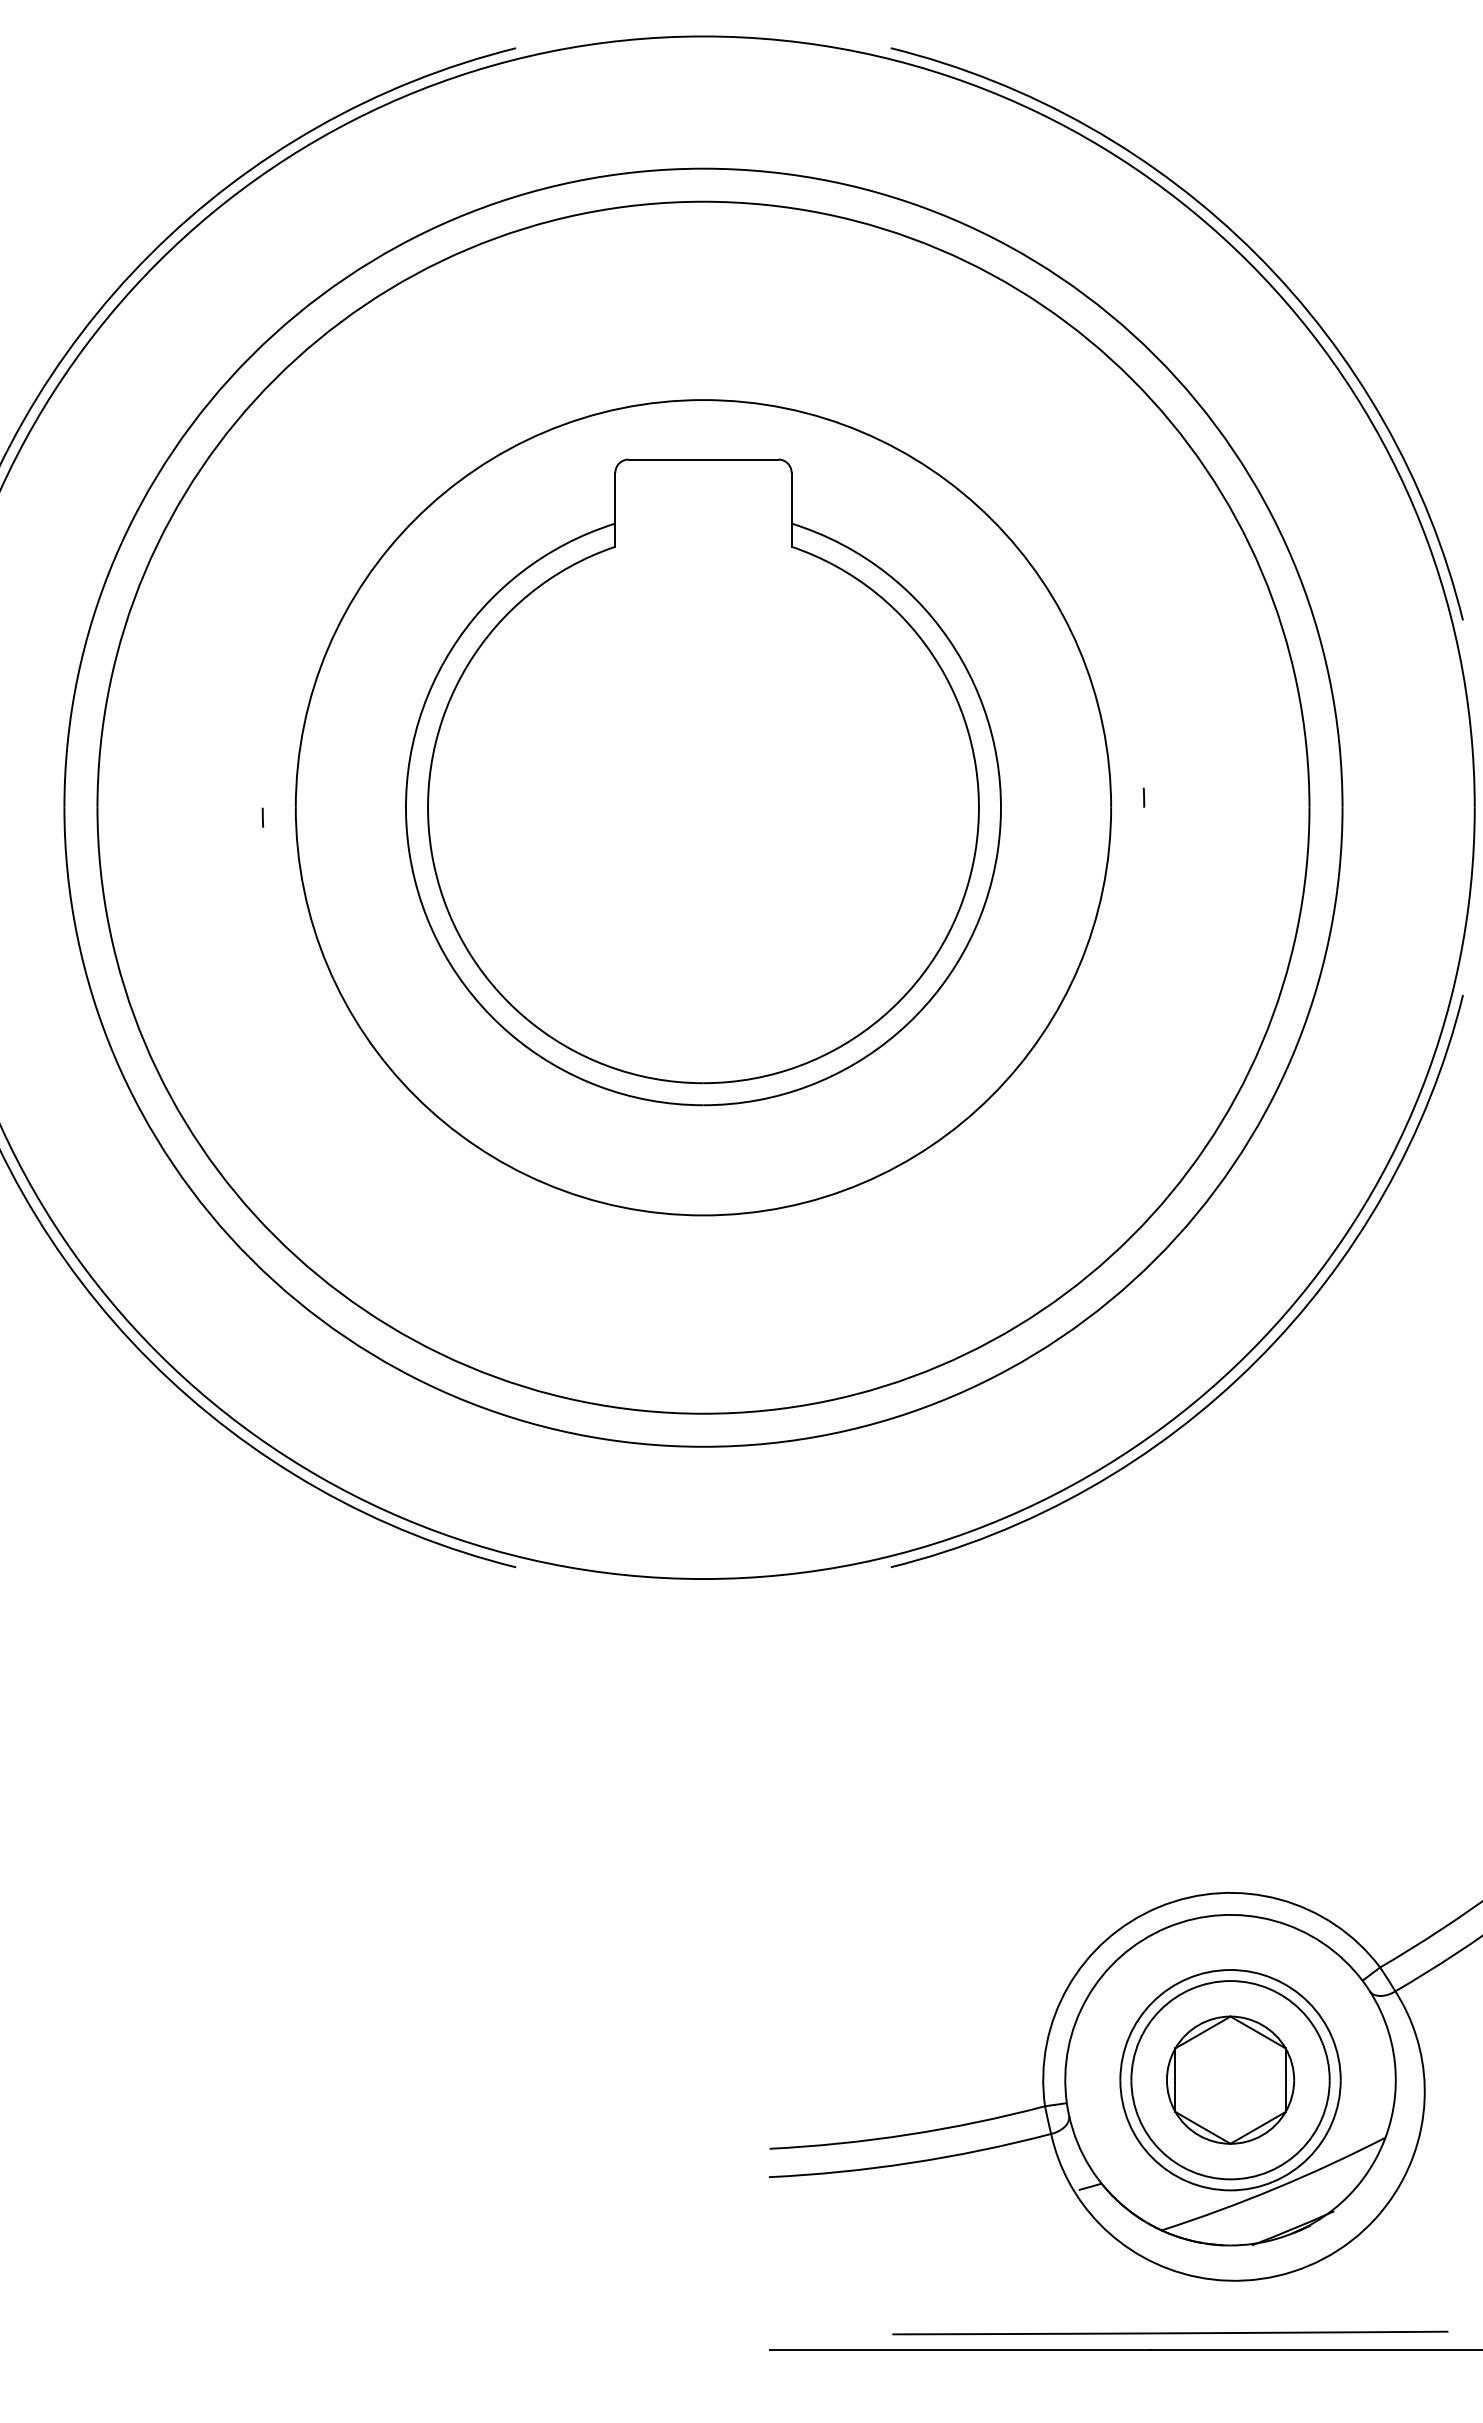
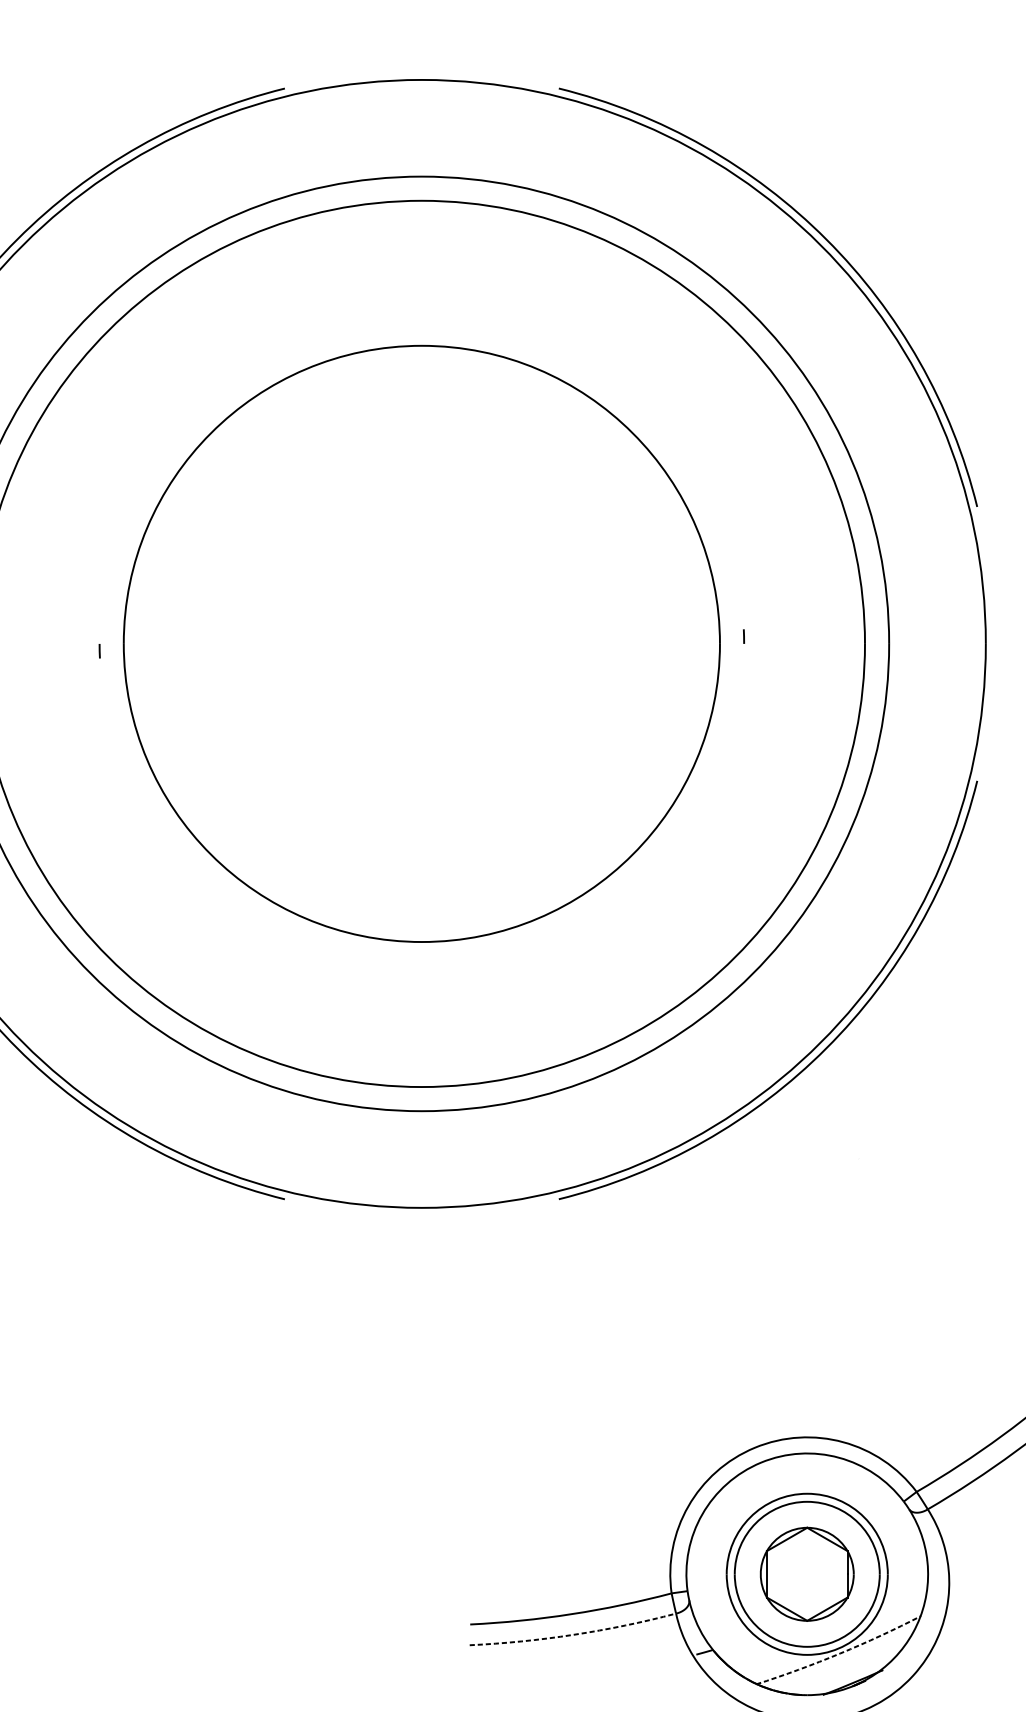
part: (703, 782) -> (421, 625), removed
arc: (911, 2162) -> (573, 1634), solid -> dashed
arc: (1275, 2188) -> (840, 1653), solid -> dashed

